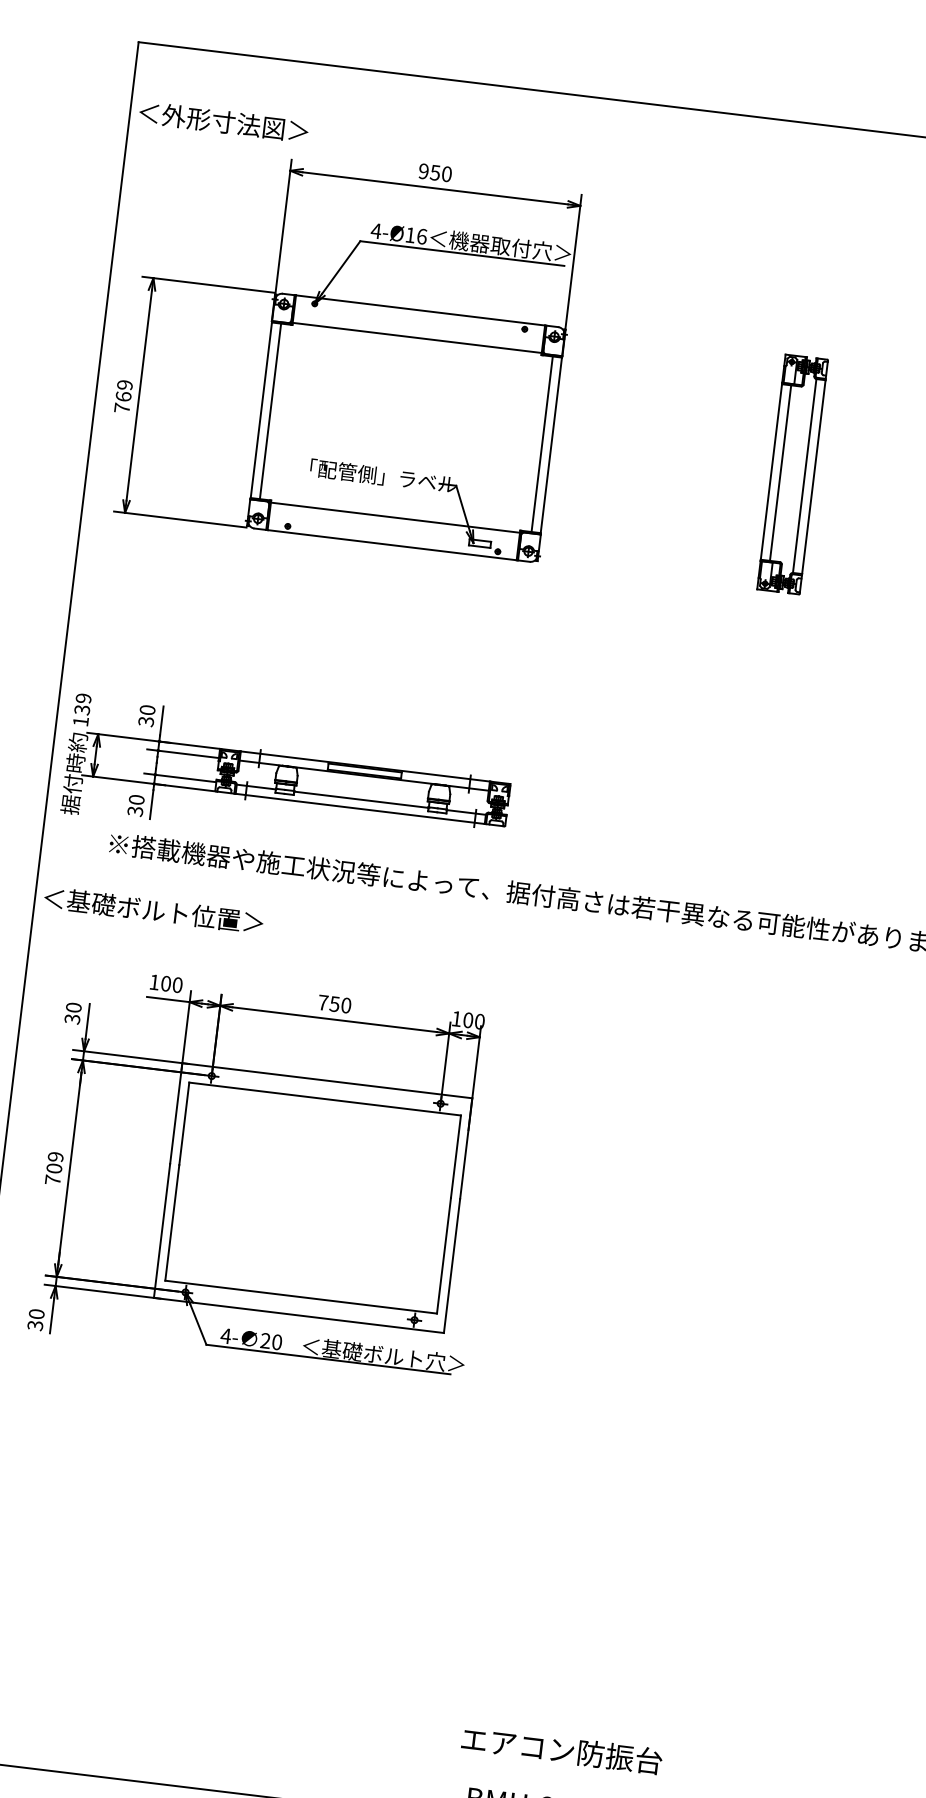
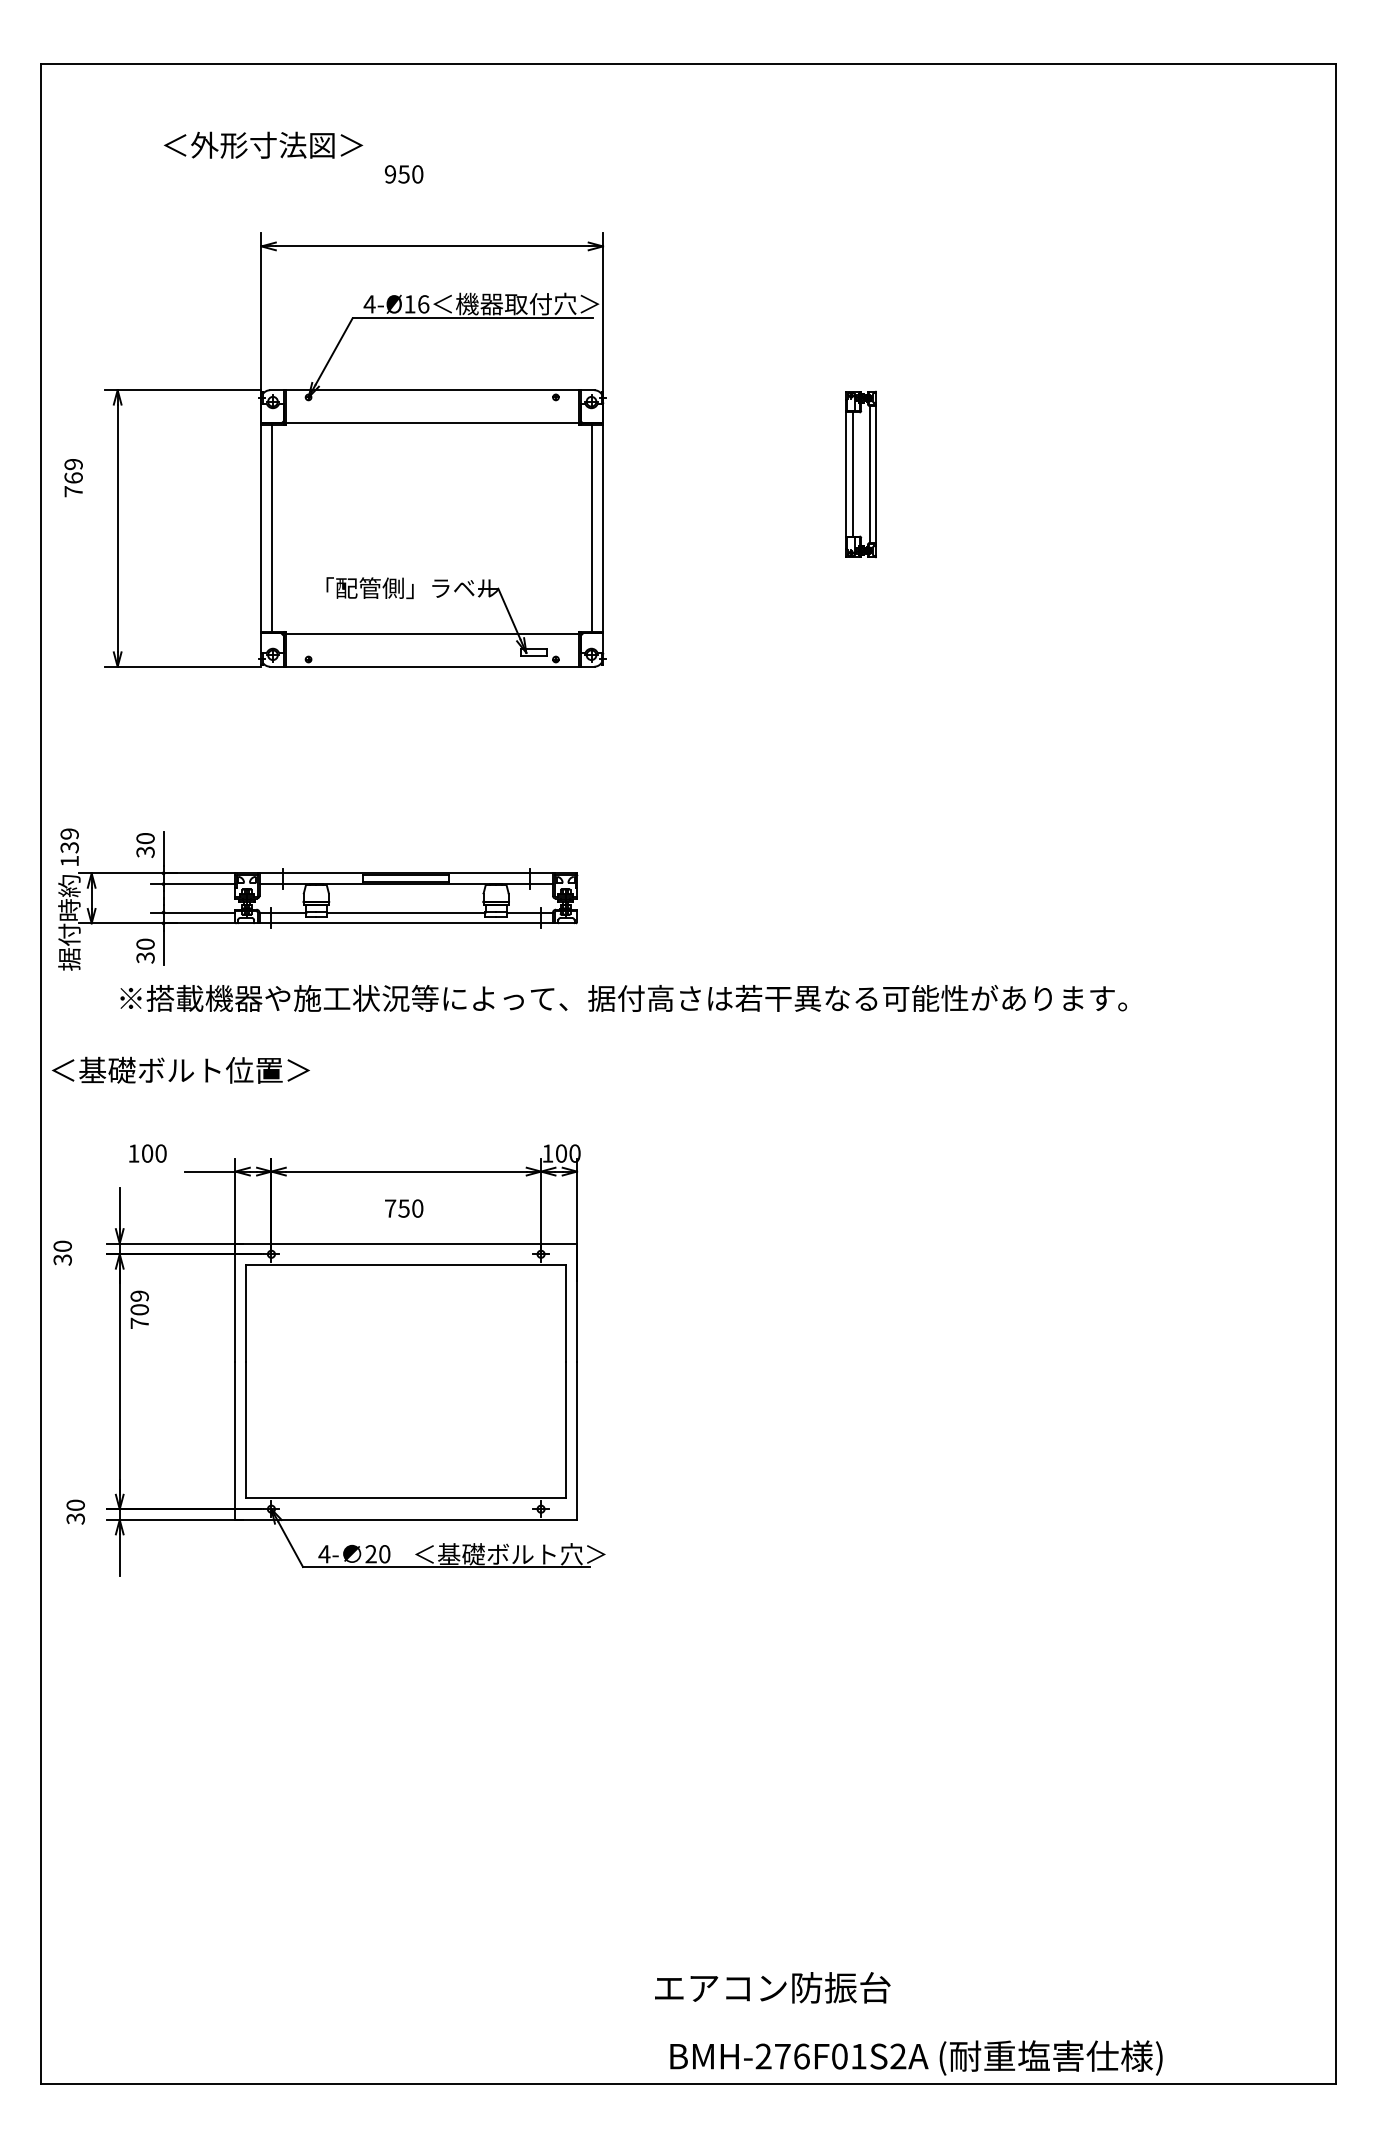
text: (223, 121) -> (263, 144), moved
part: (349, 352) -> (355, 449), moved
part: (792, 474) -> (860, 474), size x0.6
text: (166, 983) -> (147, 1153), moved
text: (335, 1004) -> (404, 1208), moved
text: (73, 1012) -> (62, 1252), moved
text: (54, 1168) -> (139, 1309), moved
text: (35, 1319) -> (75, 1511), moved

